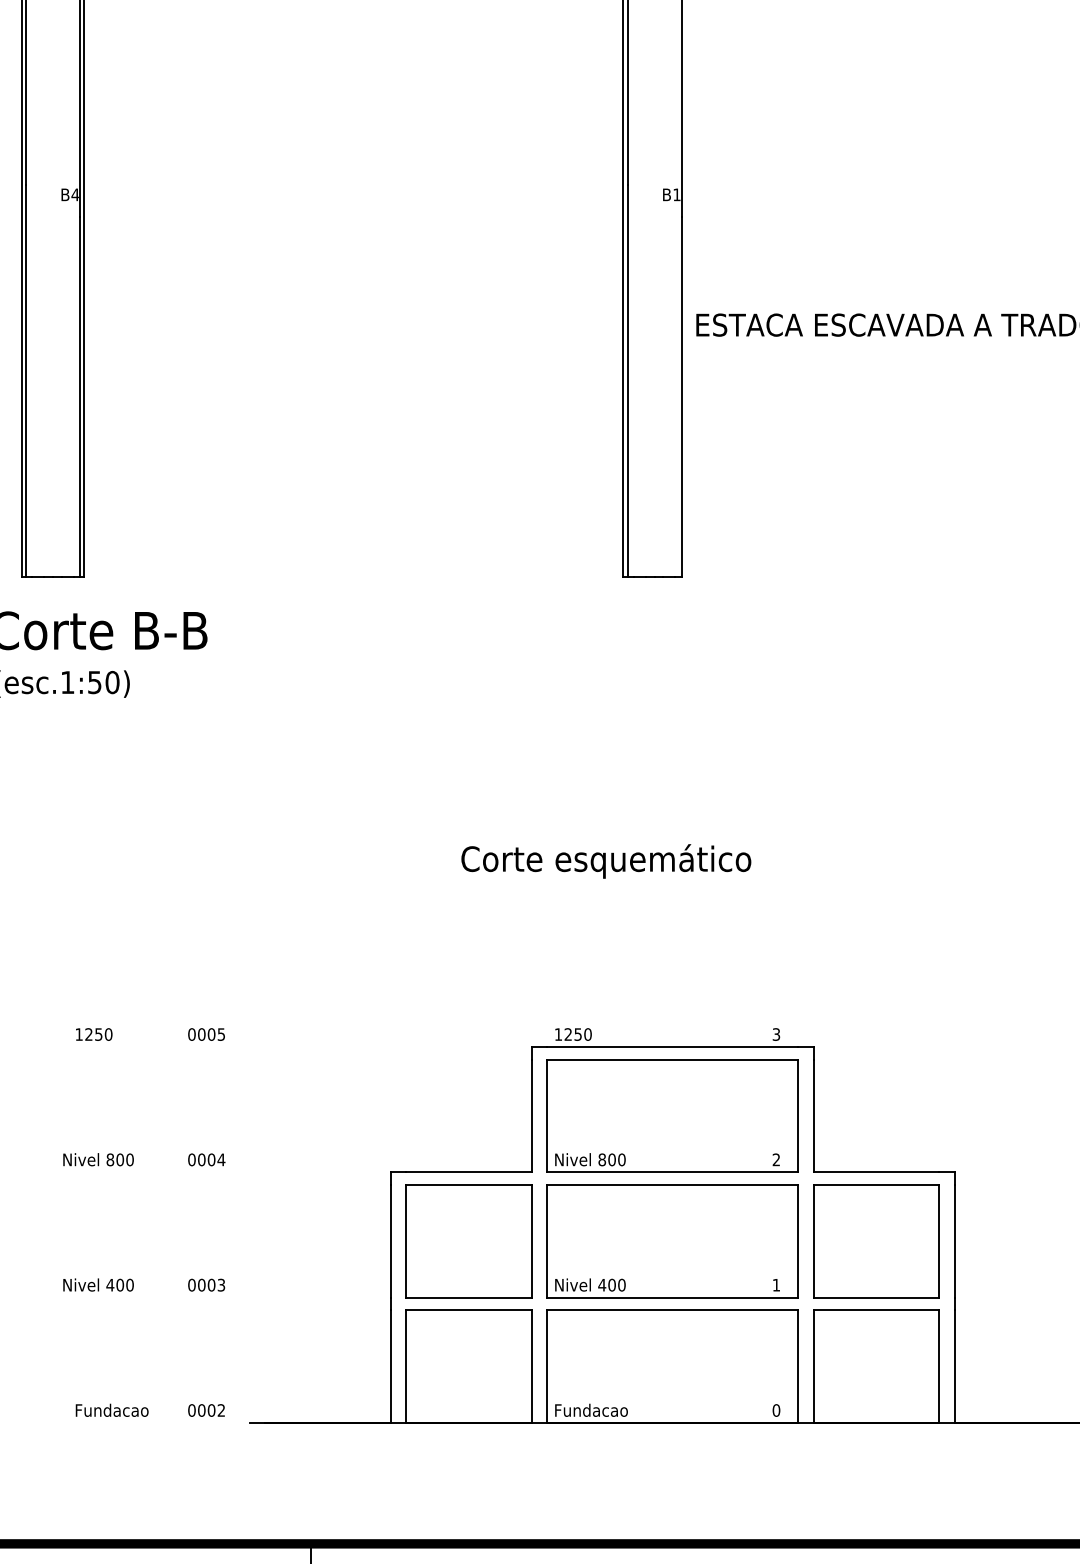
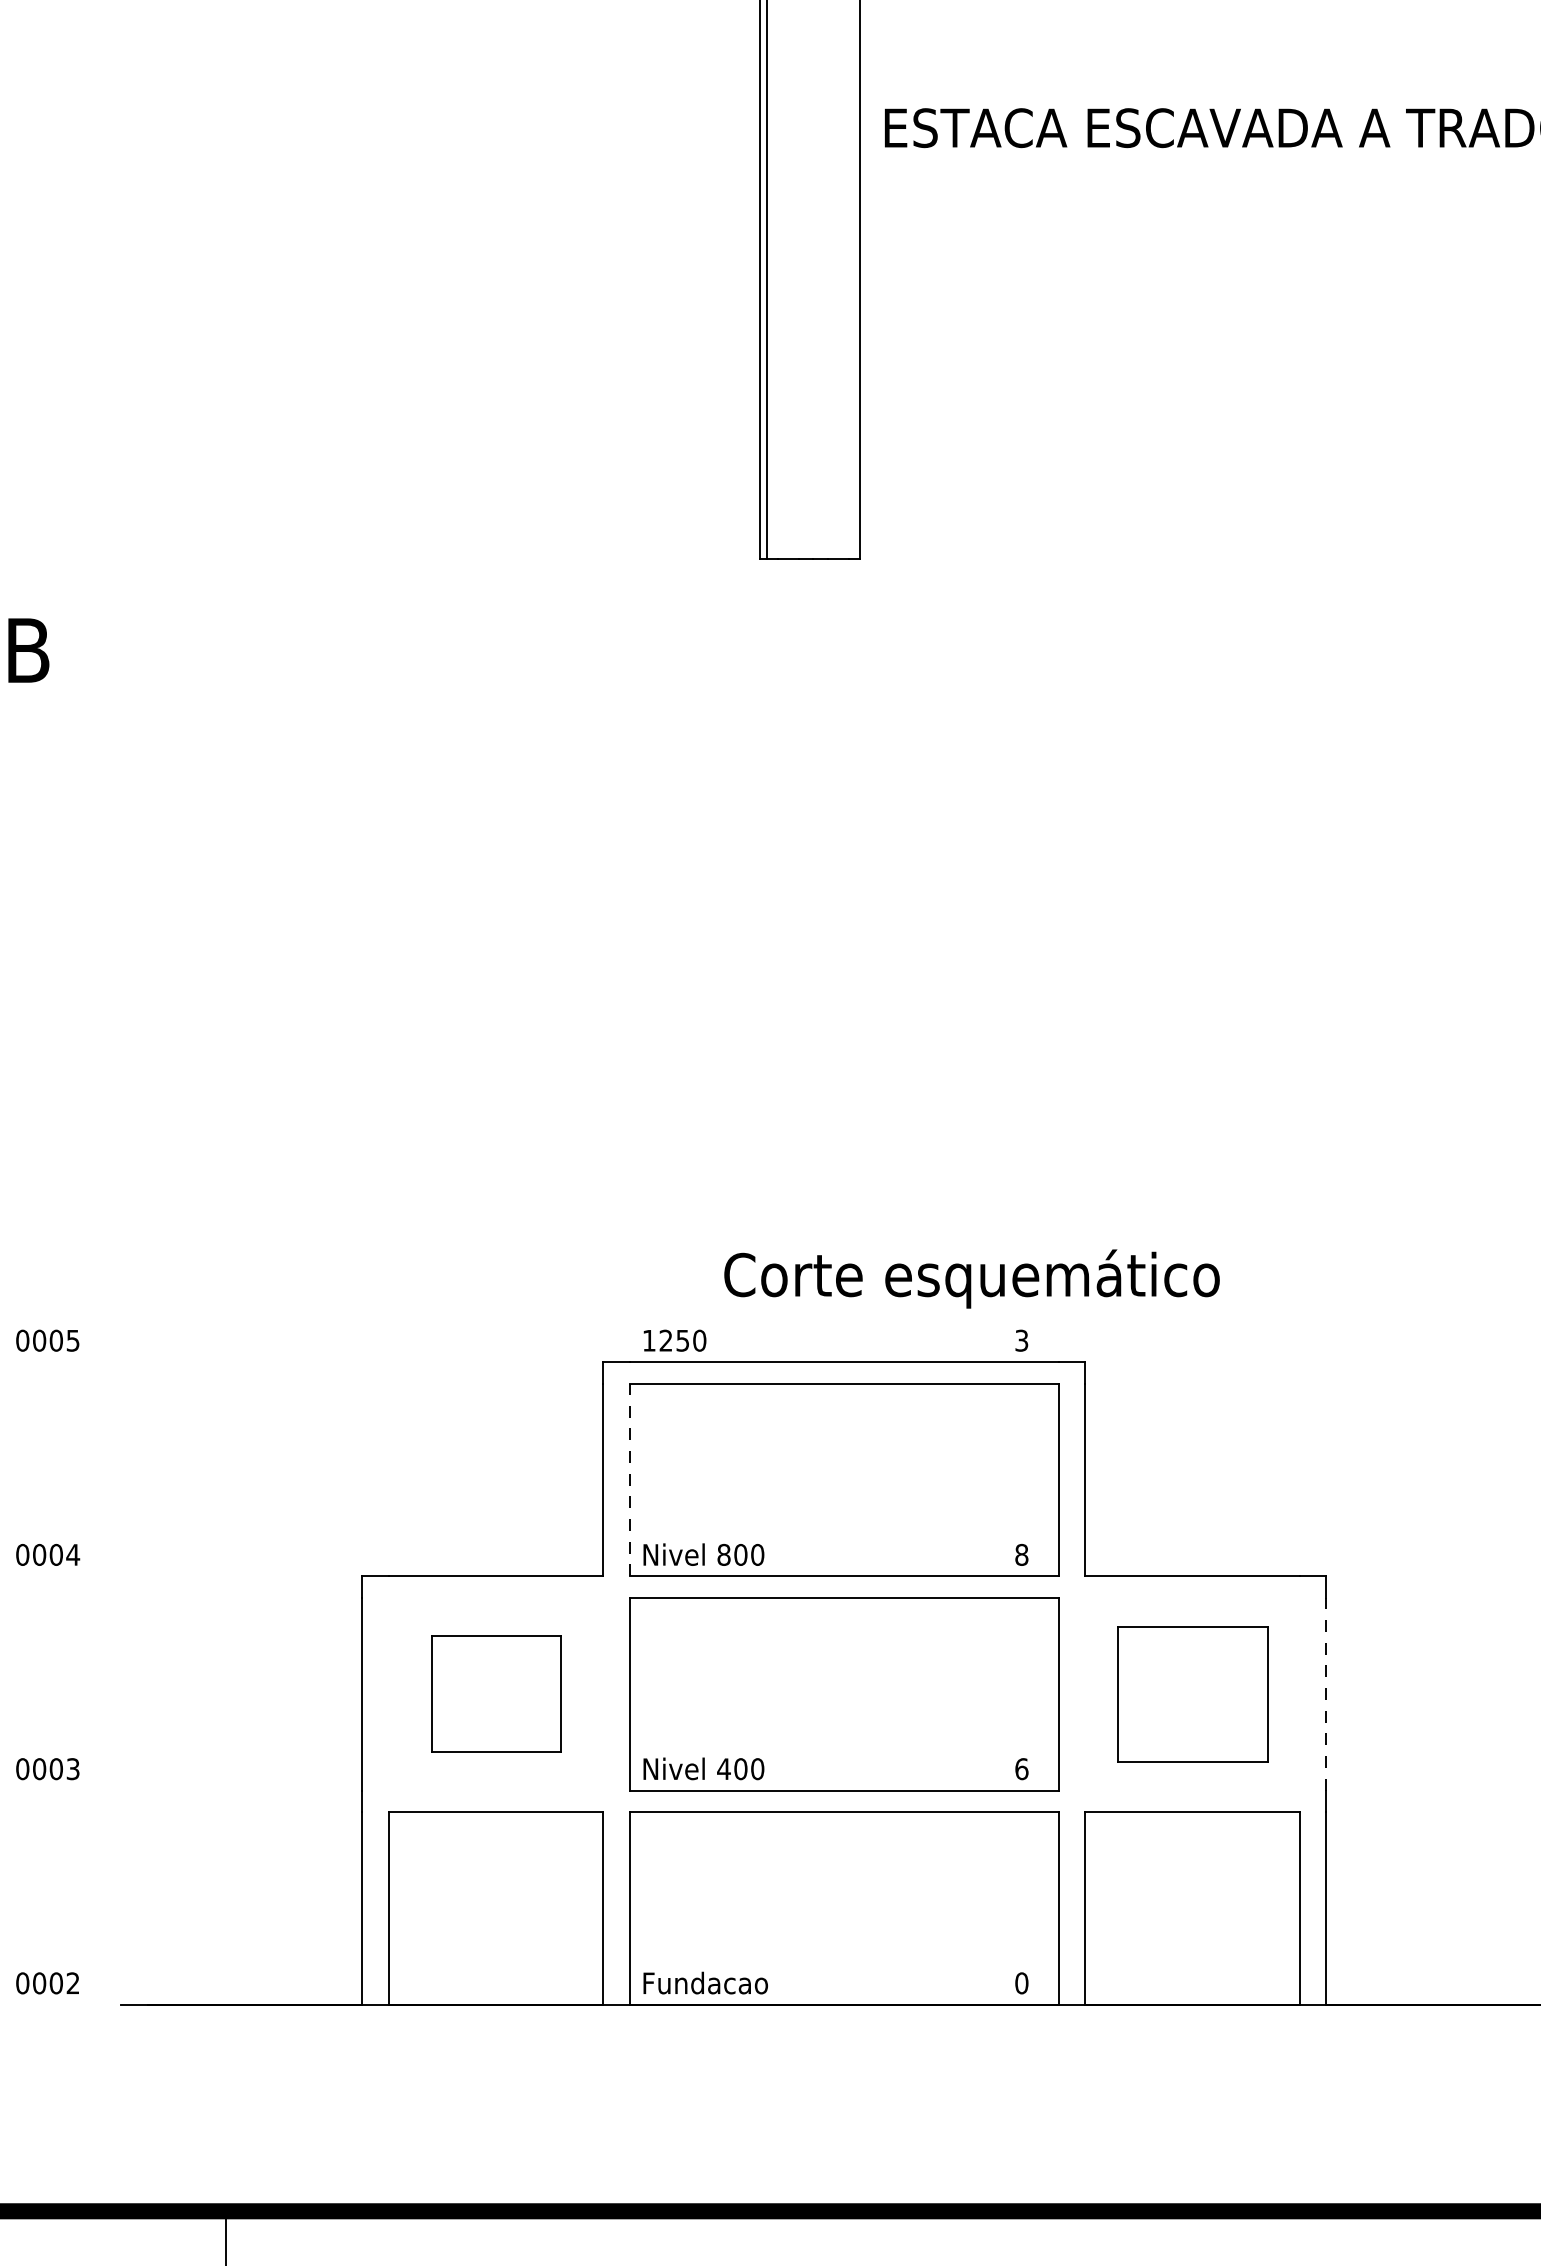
text: (606, 861) -> (972, 1279), moved
line: (547, 1115) -> (630, 1479), solid -> dashed
text: (776, 1159) -> (1021, 1554), 2 -> 8
line: (954, 1240) -> (1326, 1692), solid -> dashed
part: (468, 1241) -> (495, 1694), size x0.6
part: (876, 1241) -> (1192, 1694), size x0.7
text: (776, 1284) -> (1021, 1767), 1 -> 6

